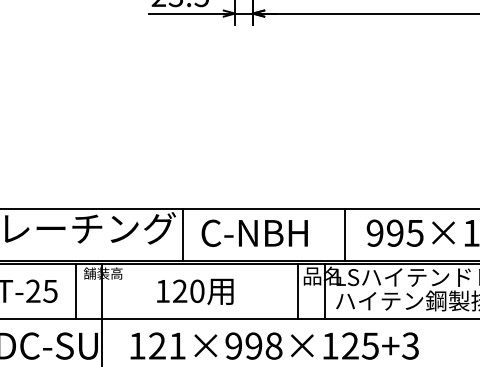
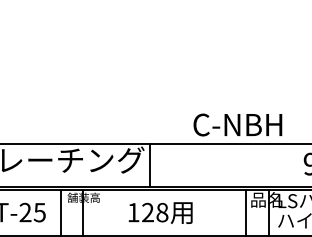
text: (254, 232) -> (237, 124), moved
line: (344, 234) -> (285, 165), removed
text: (197, 291) -> (162, 212), 120 -> 128

